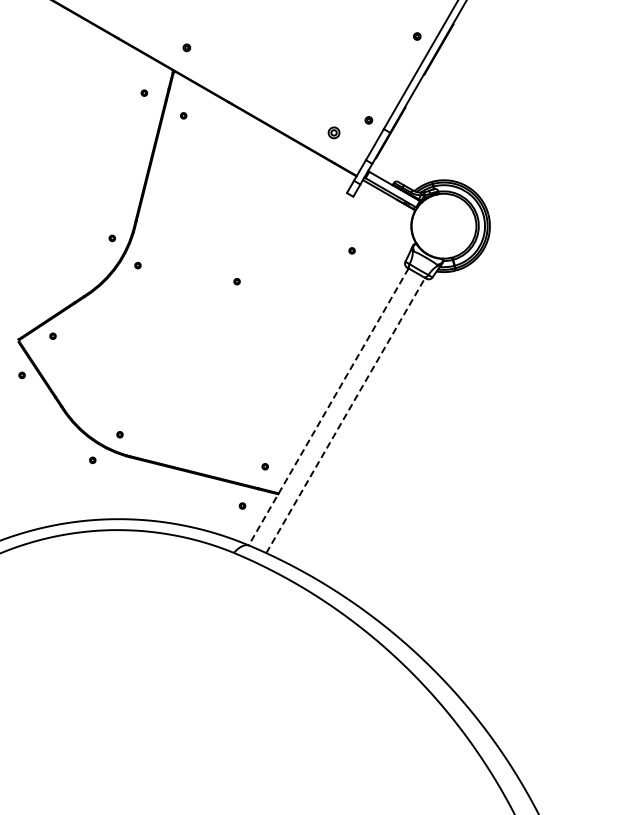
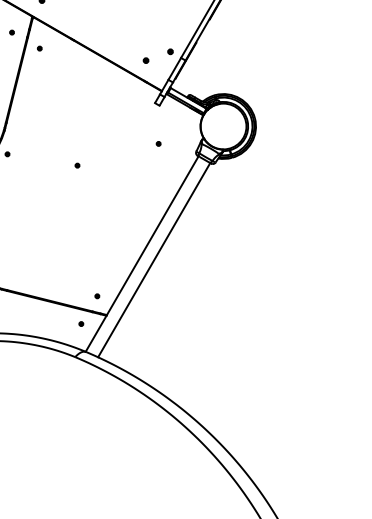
part: (334, 132) -> (146, 60), size x0.62
line: (328, 406) -> (142, 253), dashed -> solid
line: (345, 415) -> (154, 260), dashed -> solid

